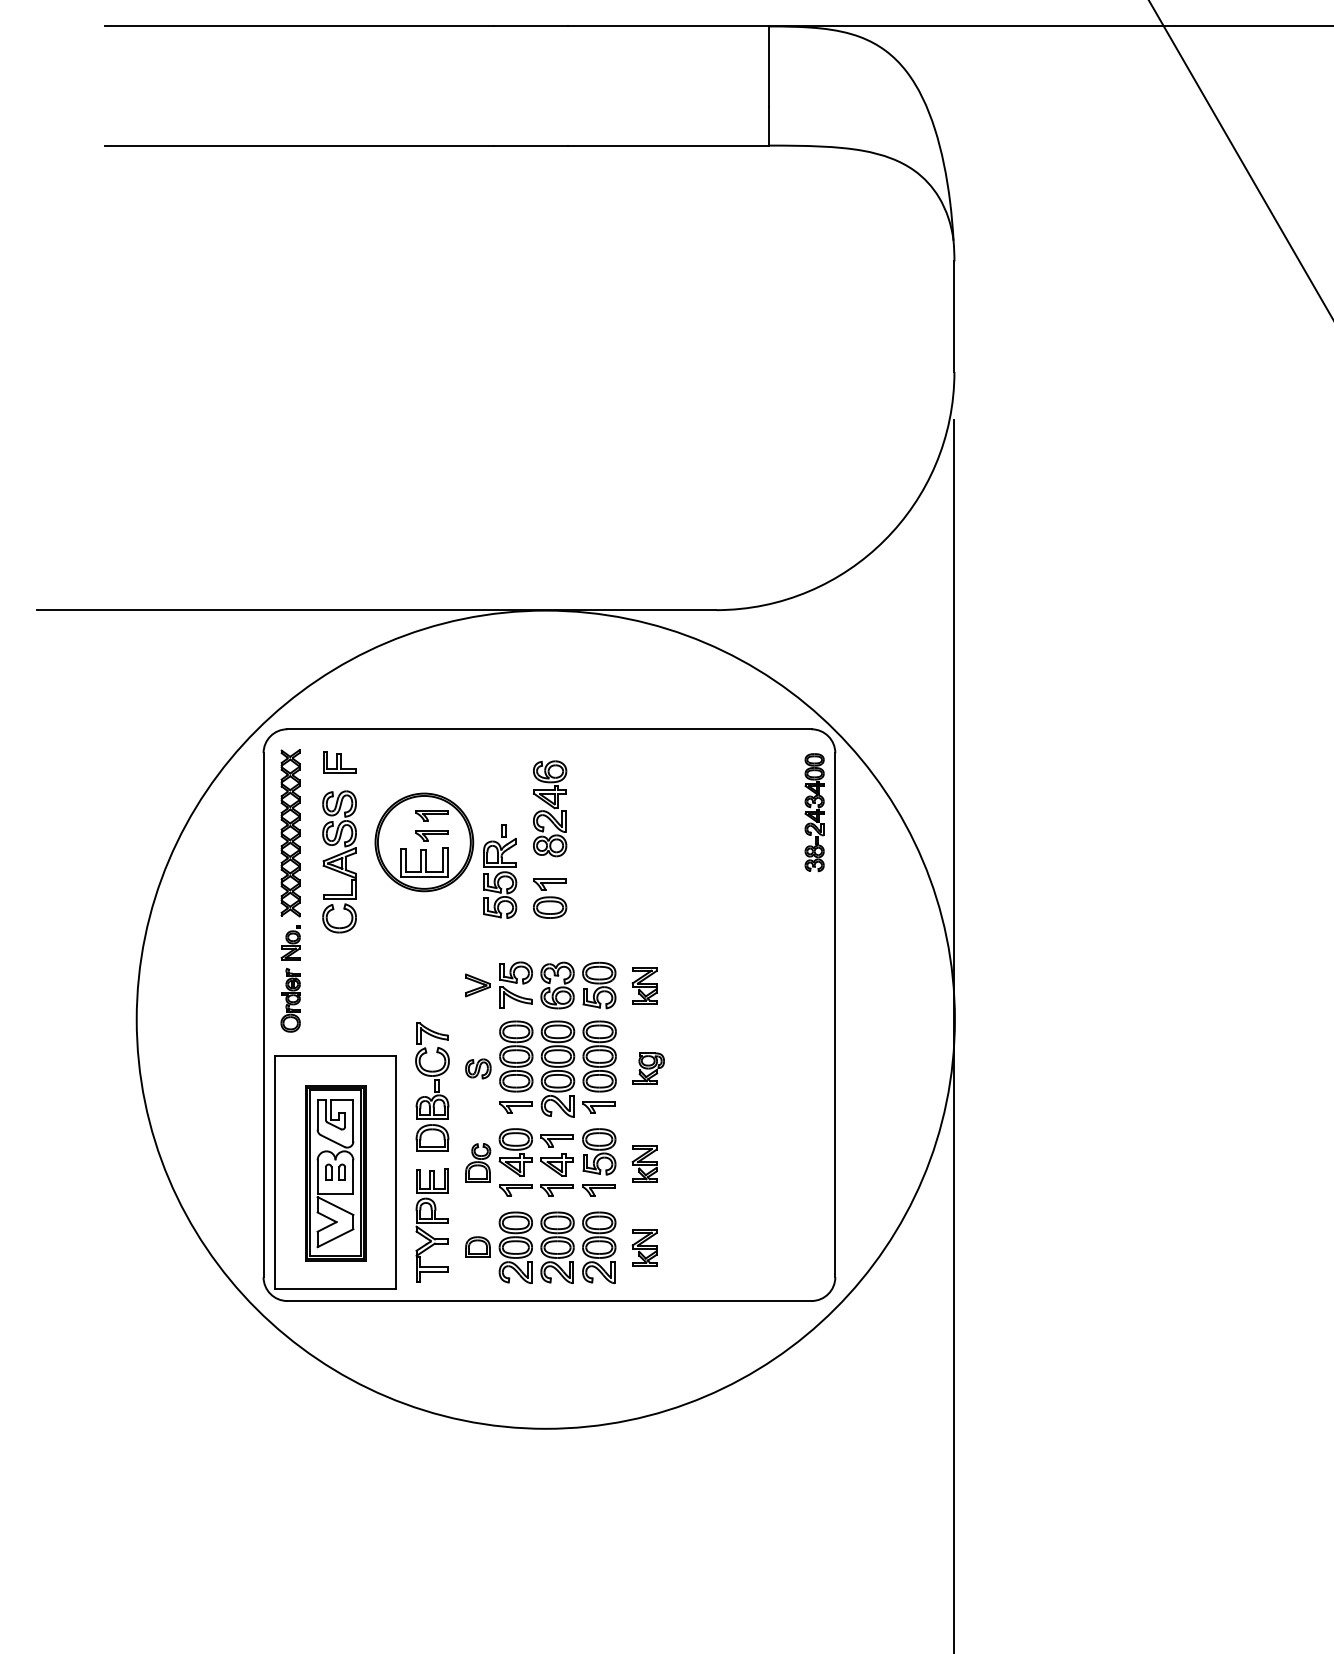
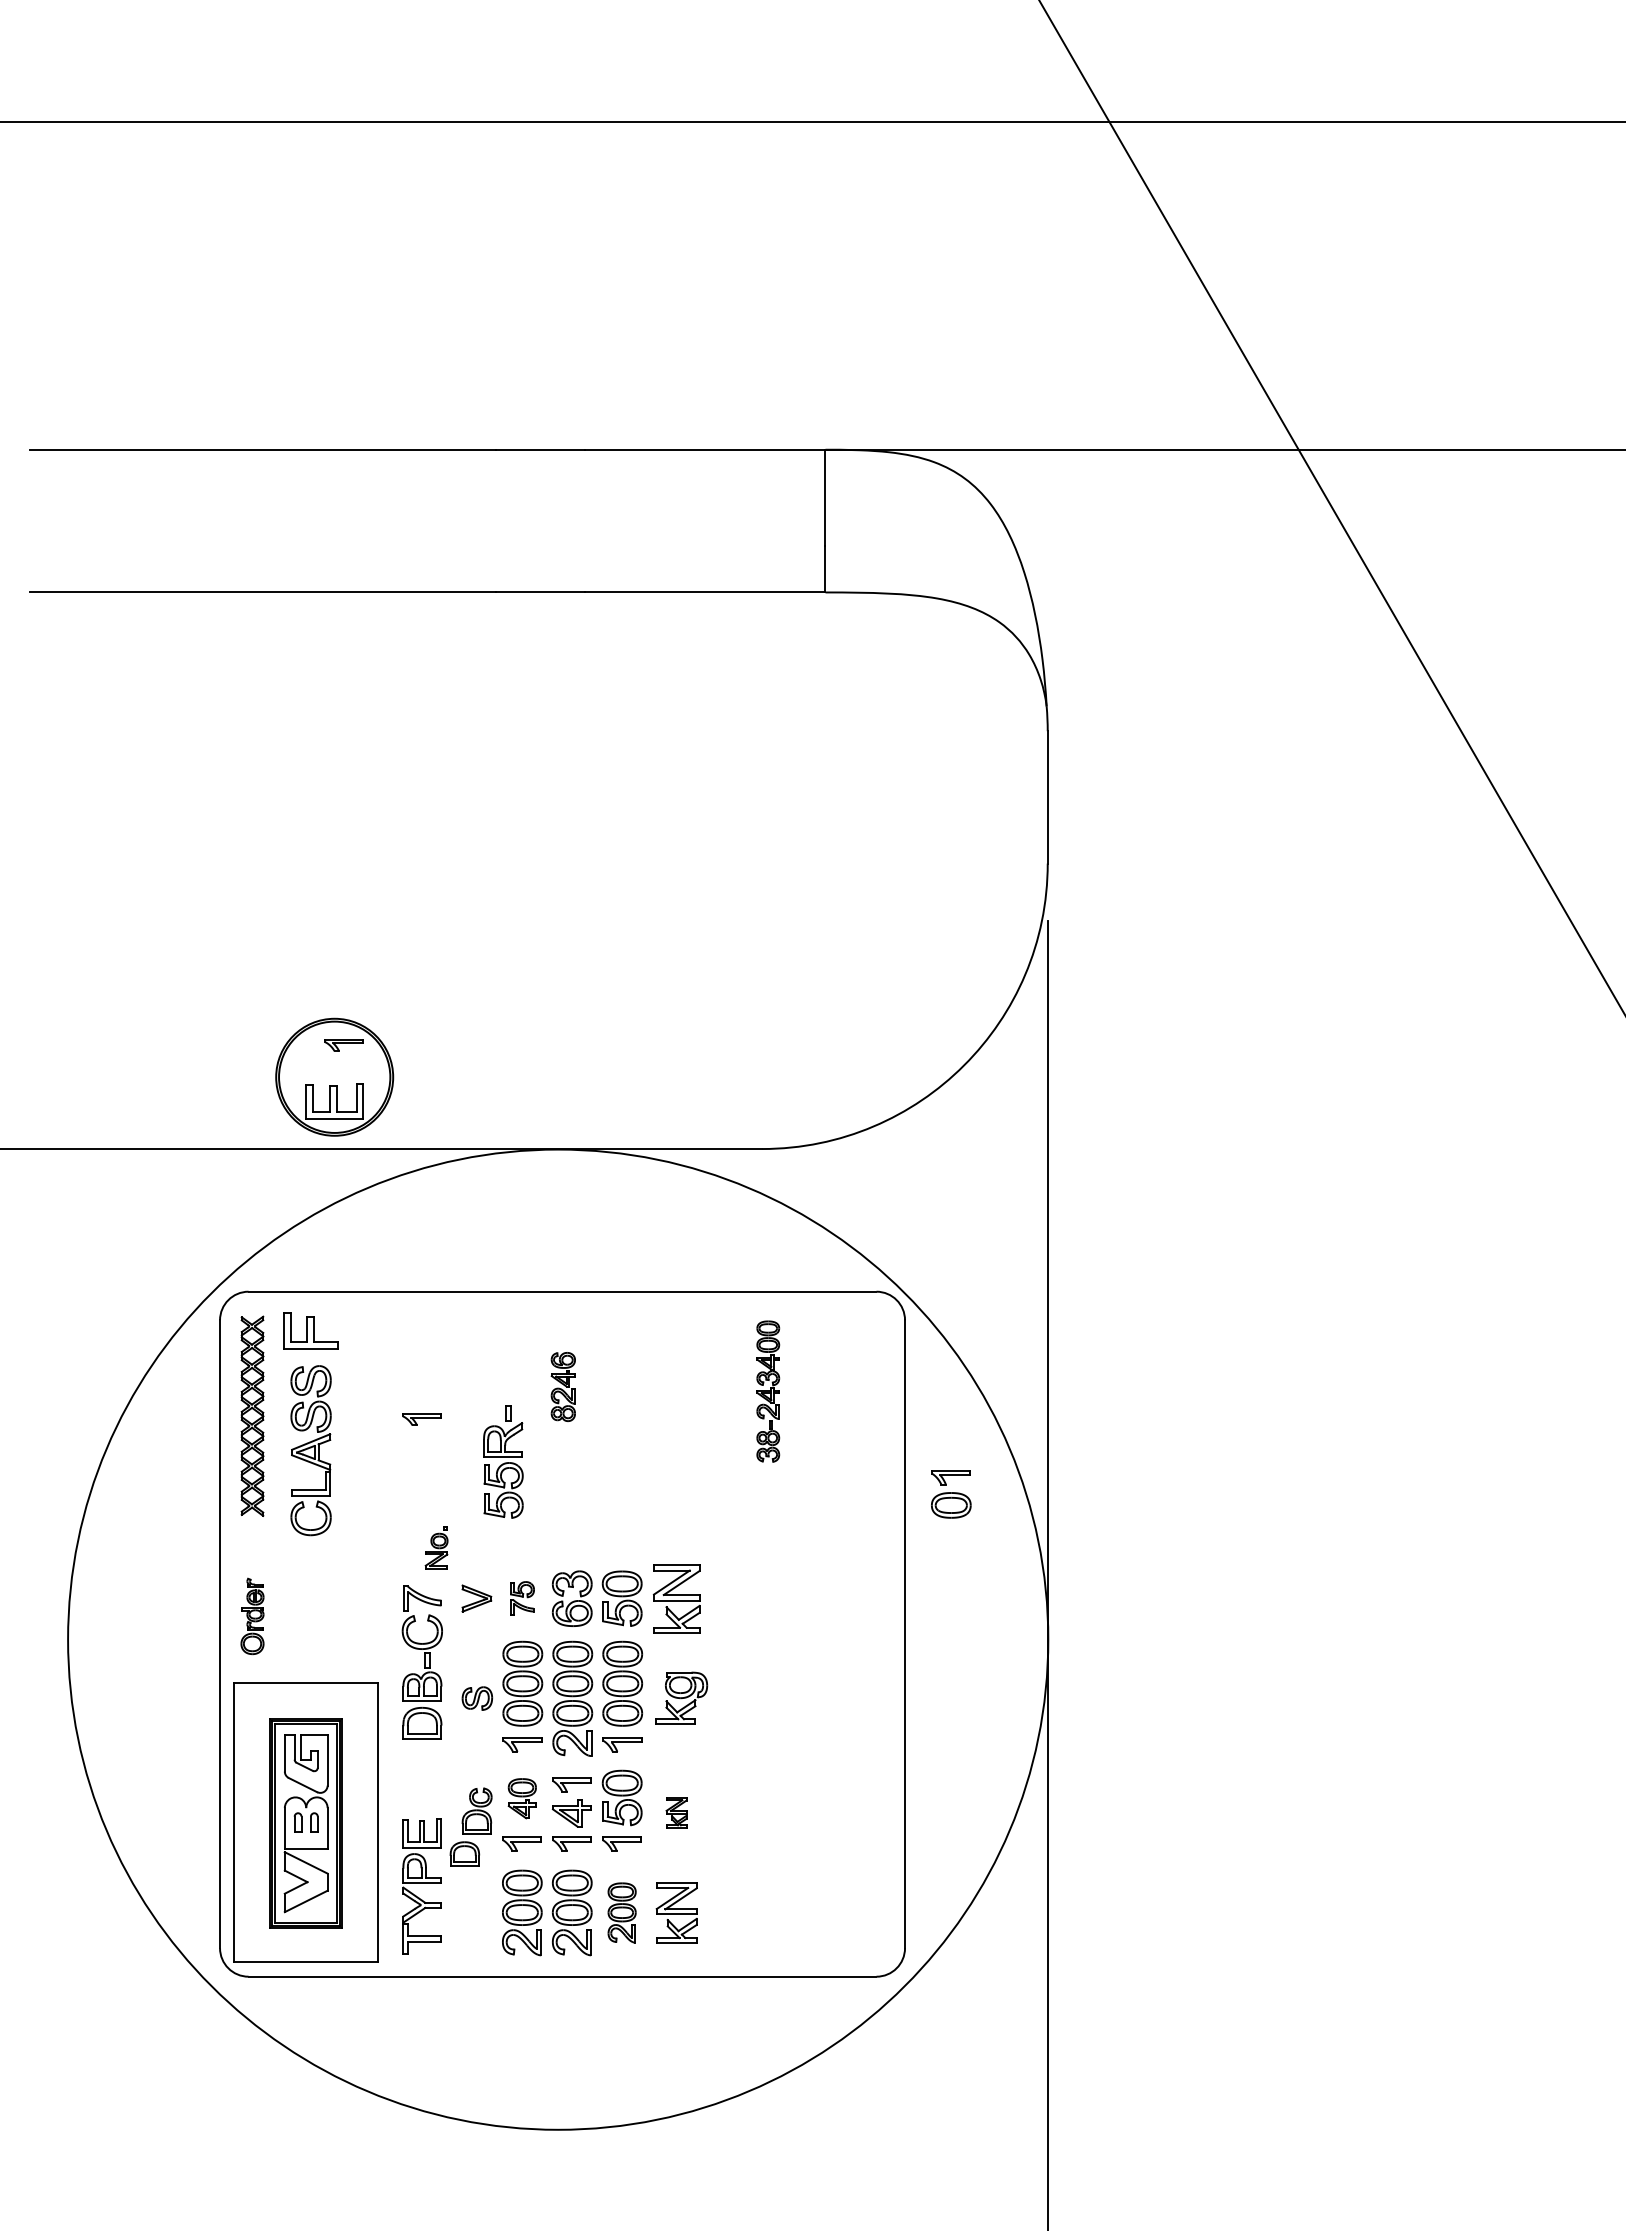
part: (339, 761) -> (310, 1330), size x1.4
part: (550, 808) -> (563, 1386), size x0.6
part: (814, 812) -> (768, 1391), moved
part: (424, 841) -> (334, 1076), moved
part: (550, 898) -> (951, 1494), moved
part: (290, 942) -> (436, 1547), moved
part: (516, 985) -> (522, 1598), size x0.6
part: (644, 985) -> (676, 1598), size x1.6
part: (648, 1068) -> (681, 1698), size x1.4
part: (431, 1087) -> (421, 1662), moved
part: (516, 1152) -> (522, 1798), size x0.7
part: (644, 1163) -> (676, 1812), size x0.7
part: (477, 1246) -> (464, 1853), moved
part: (598, 1247) -> (621, 1912), size x0.7
part: (644, 1247) -> (676, 1912), size x1.4

